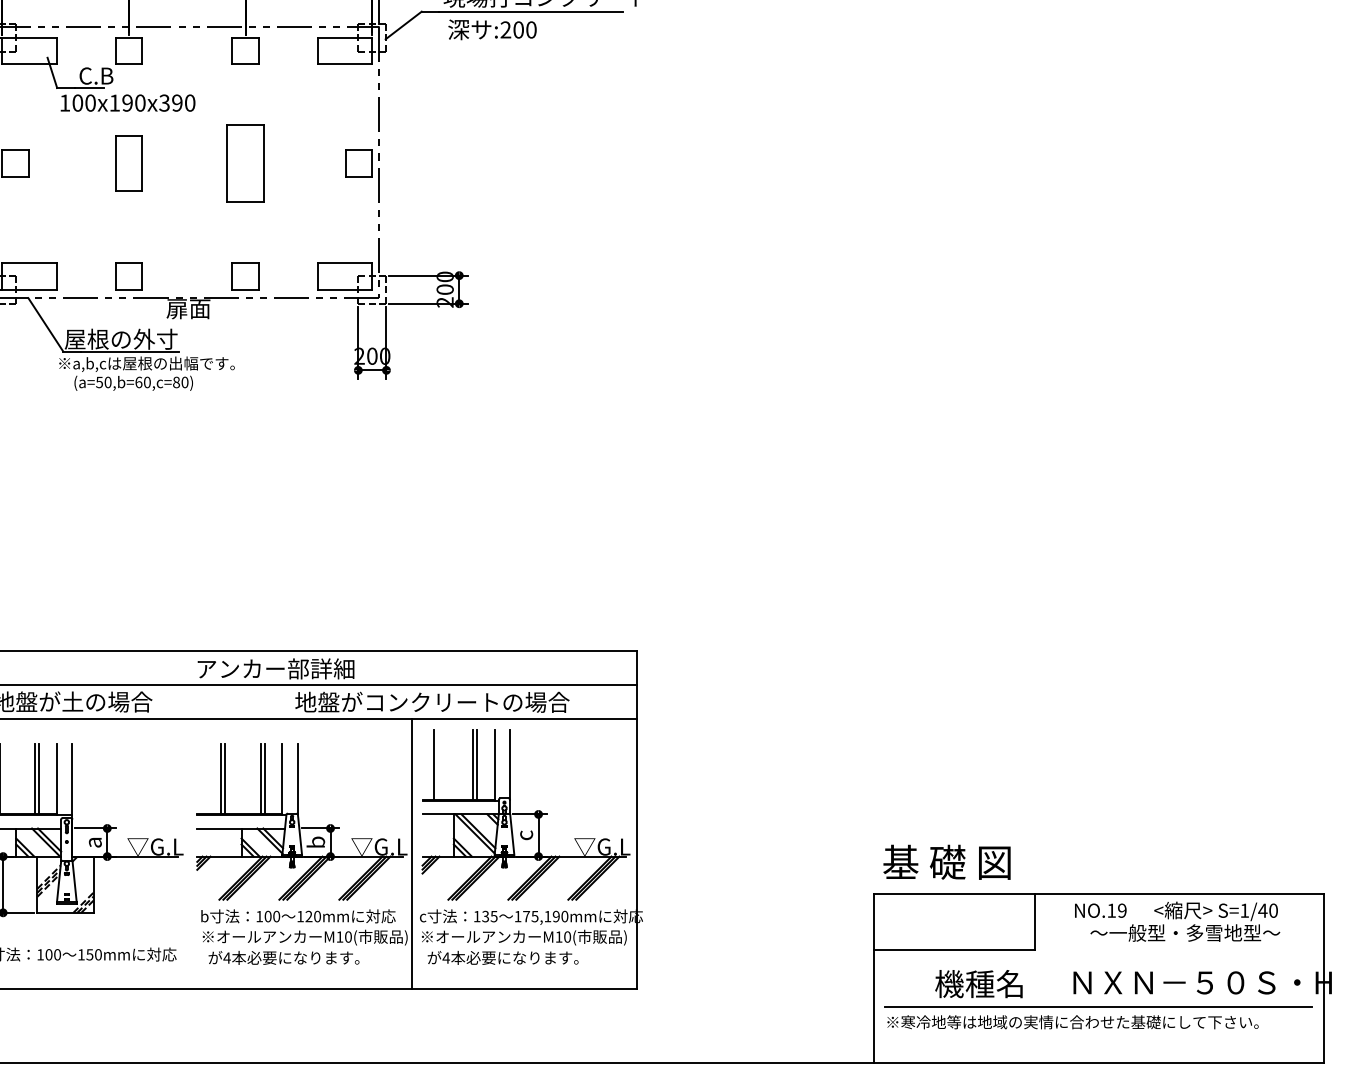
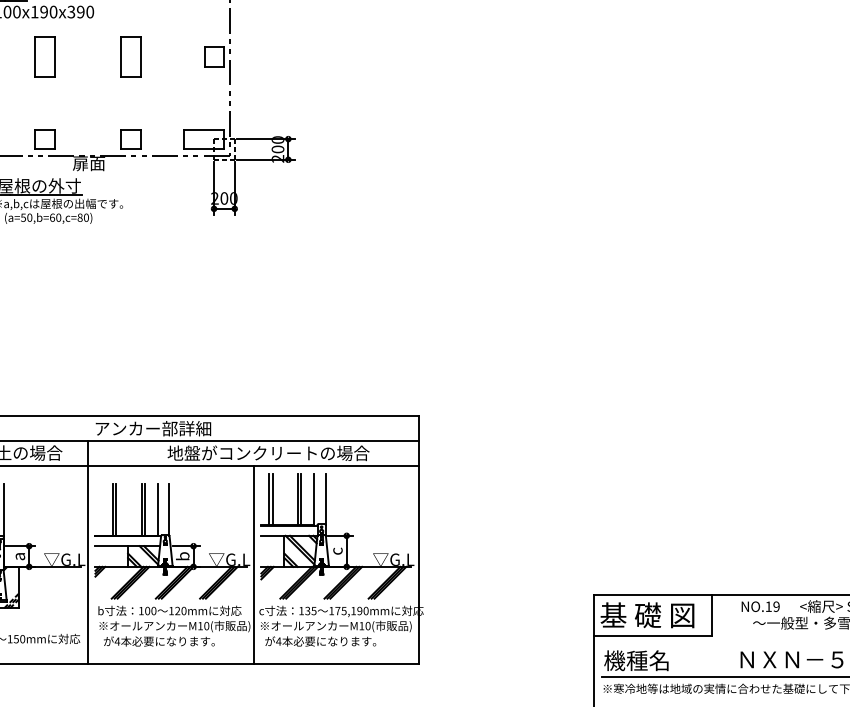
part: (245, 163) -> (130, 56), size x0.71
line: (437, 765) -> (272, 499), added
line: (187, 836) -> (88, 552), added
text: (946, 861) -> (647, 614), moved
text: (978, 984) -> (636, 661), moved

